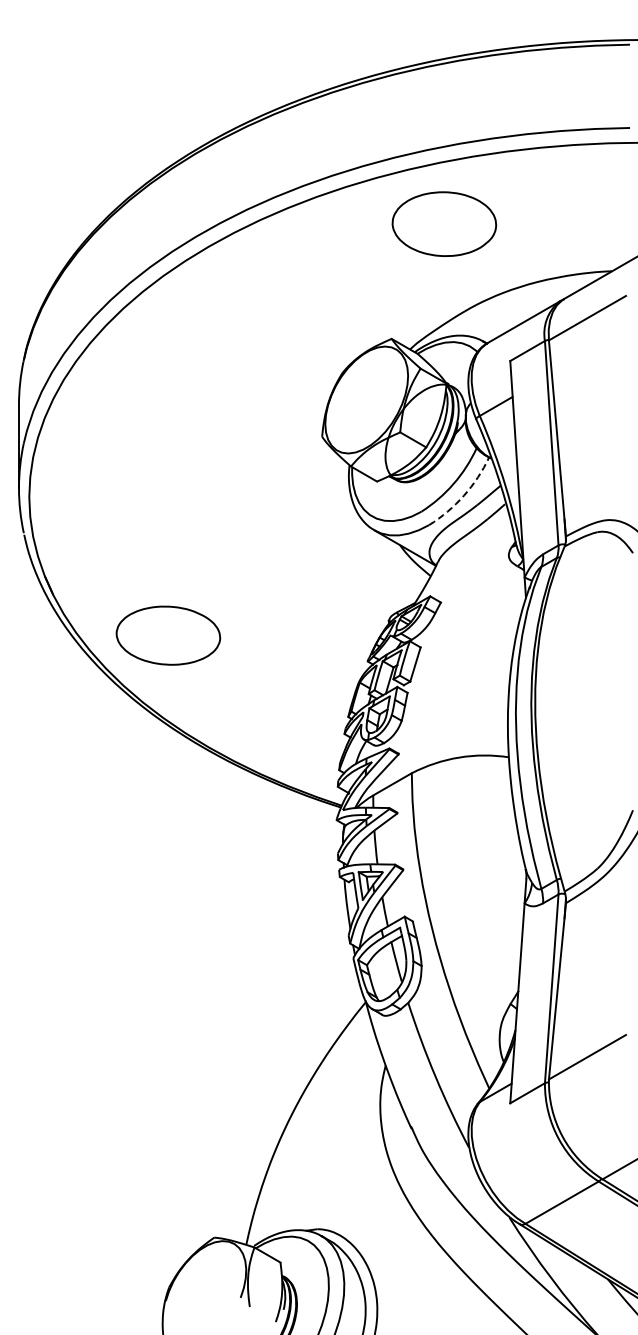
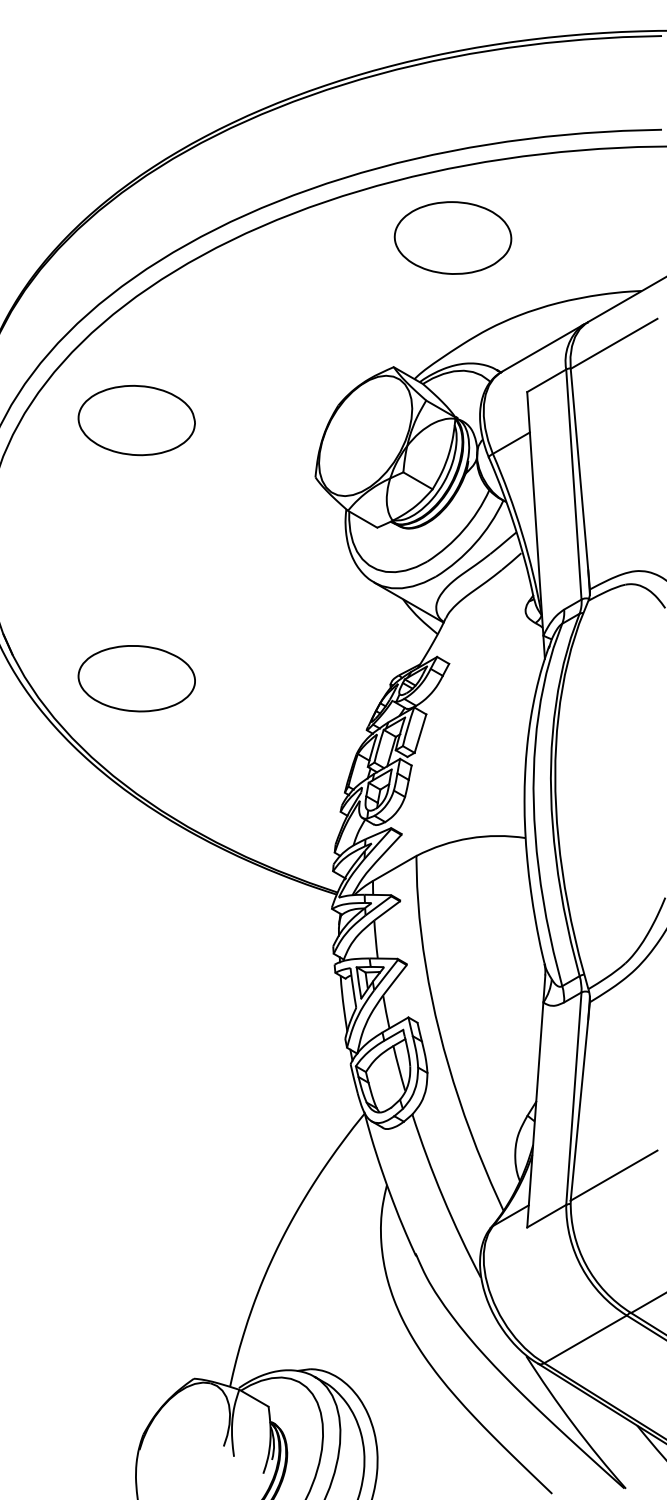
part: (162, 385) -> (135, 419), added
arc: (464, 495) -> (475, 543), dashed -> solid
part: (168, 635) -> (136, 678), moved

